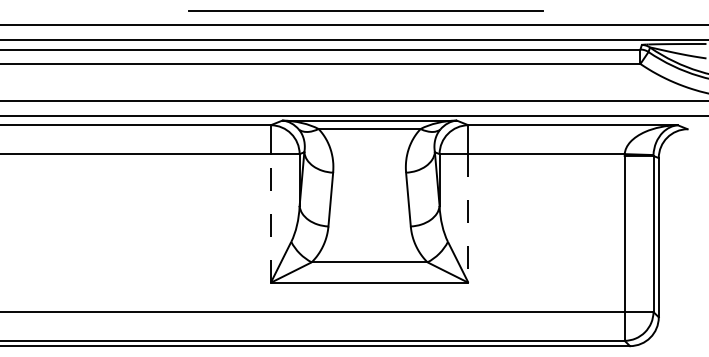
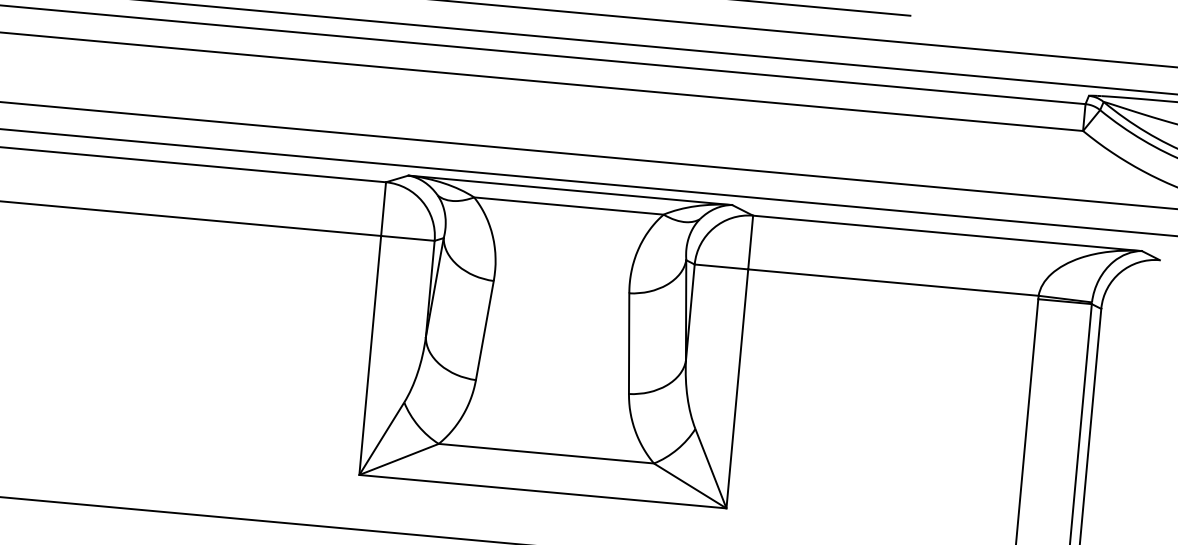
line: (270, 217) -> (369, 353), dashed -> solid
line: (468, 218) -> (737, 388), dashed -> solid

